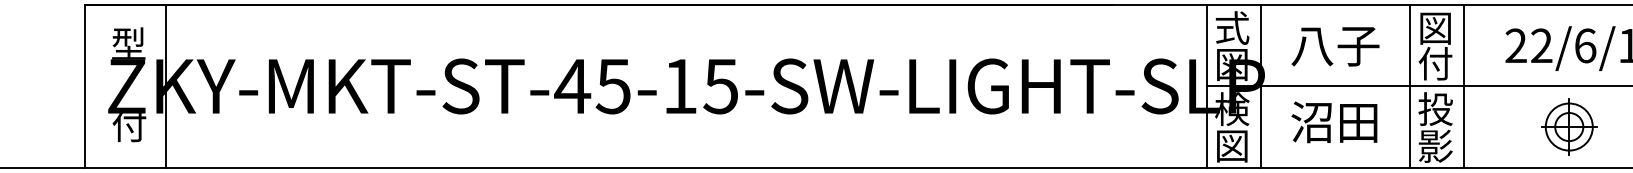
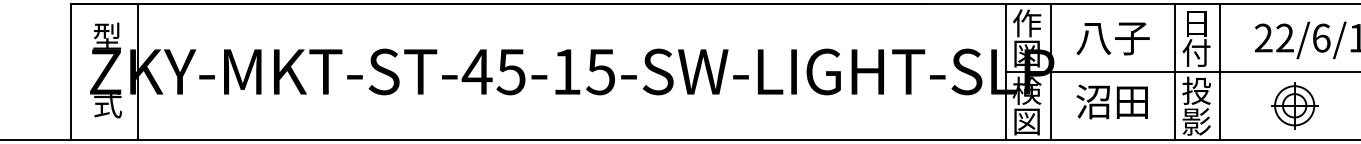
text: (1232, 27) -> (1027, 22), 式 -> 作
text: (1435, 28) -> (1196, 23), 図 -> 日
part: (1569, 126) -> (1294, 105), moved
text: (129, 127) -> (107, 106), 付 -> 式

